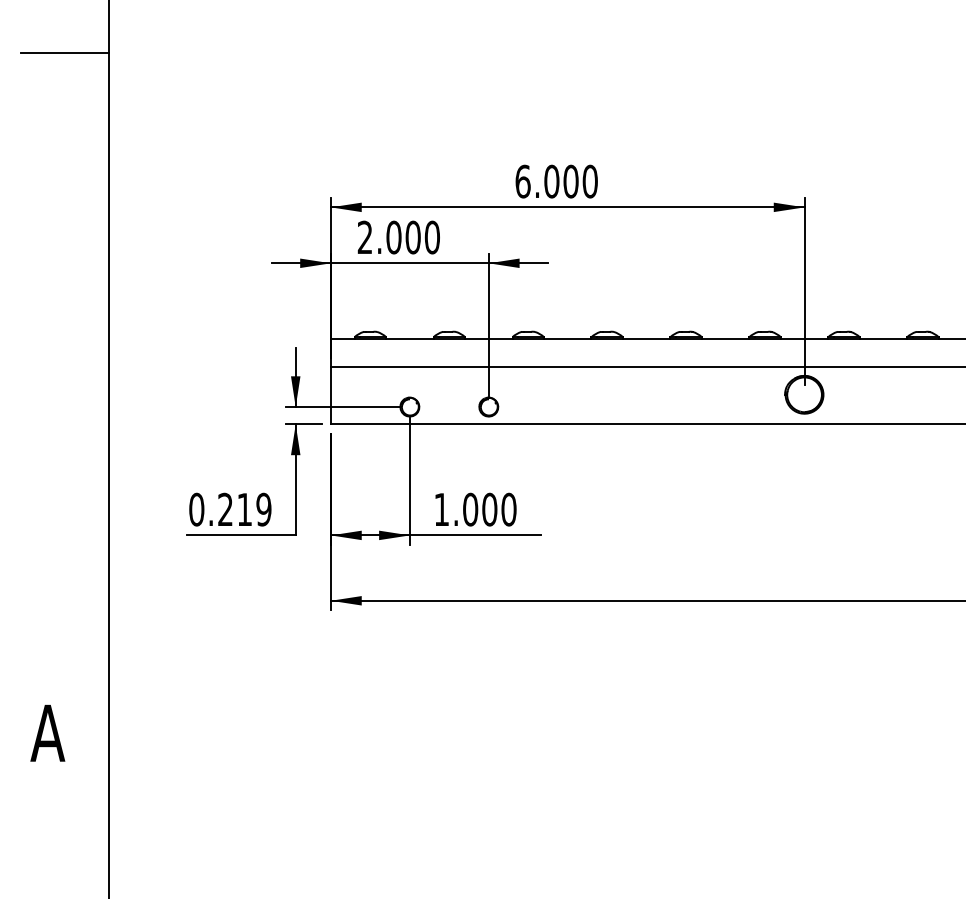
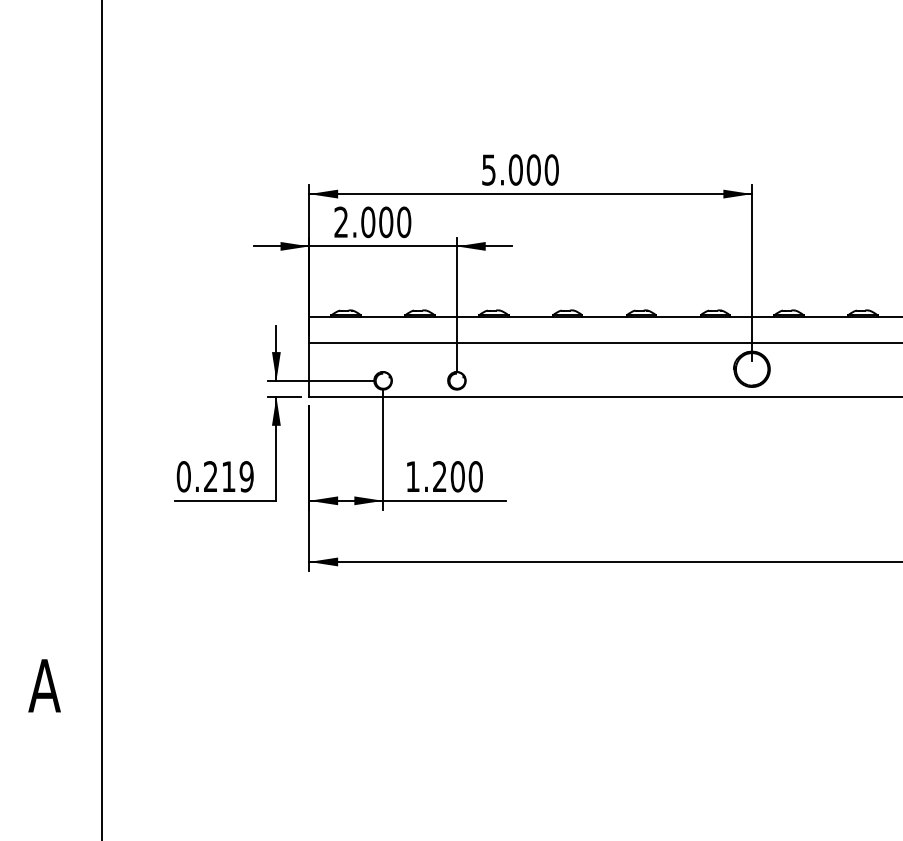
line: (64, 53) -> (60, 50), removed
text: (523, 181) -> (489, 169), 6.000 -> 5.000
text: (470, 509) -> (439, 476), 1.000 -> 1.200

